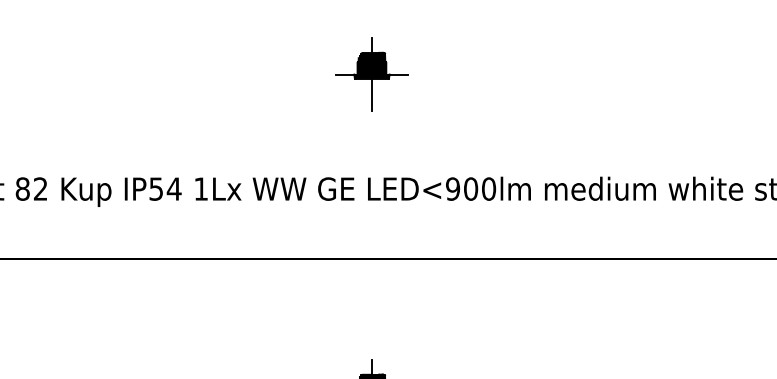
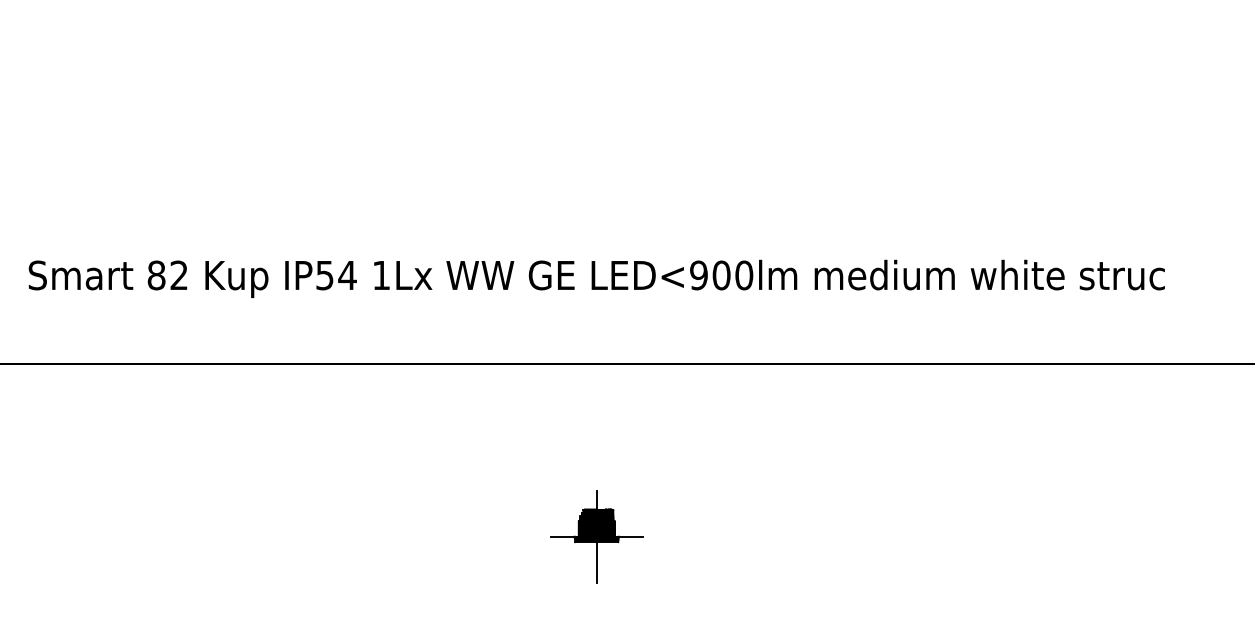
part: (371, 74) -> (596, 130), removed

